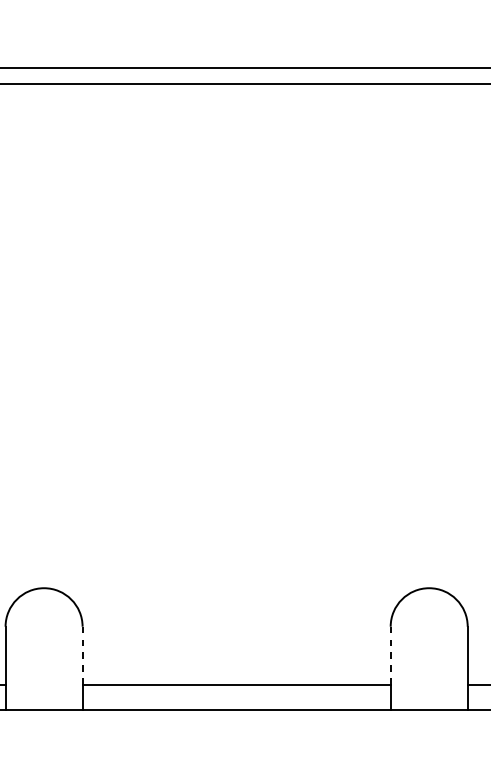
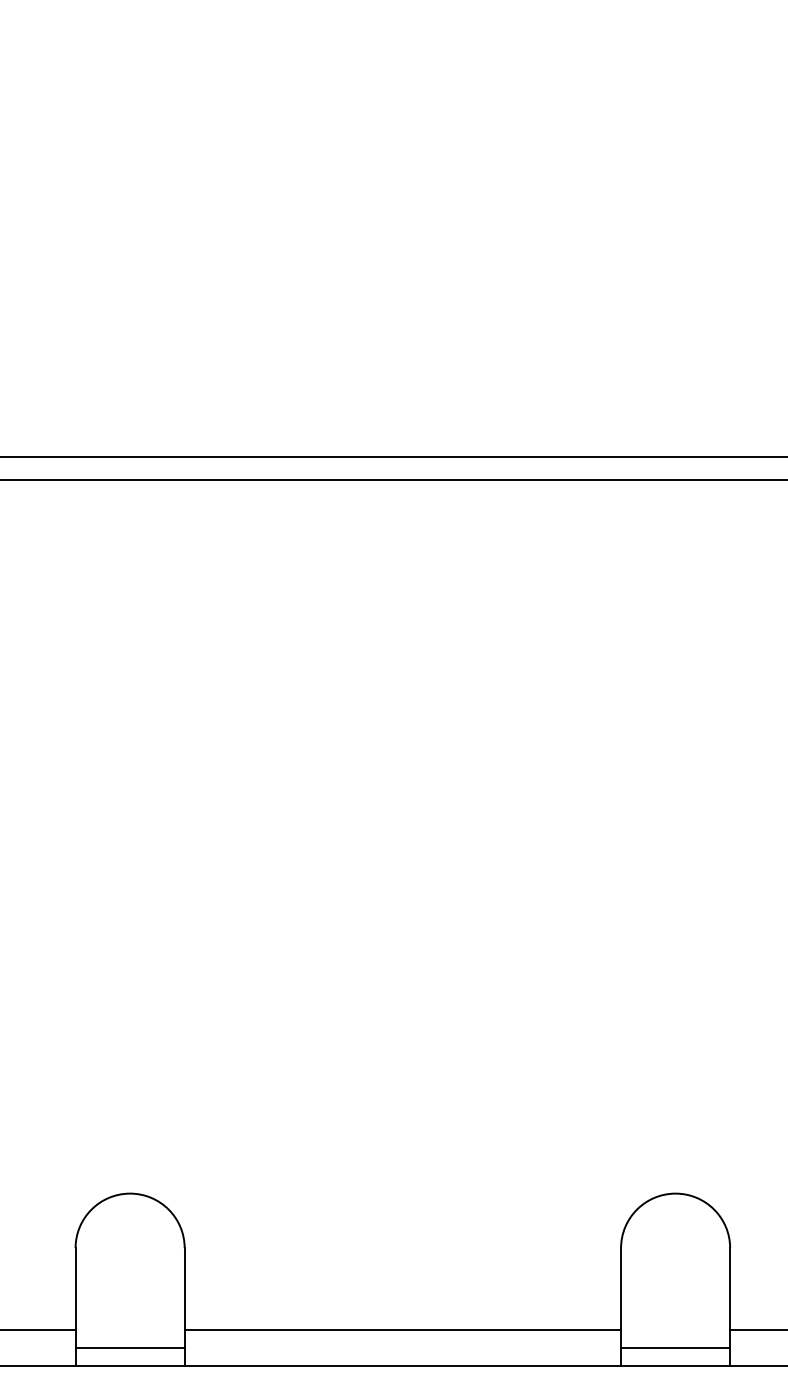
line: (82, 655) -> (184, 1289), dashed -> solid
line: (390, 655) -> (621, 1289), dashed -> solid
line: (43, 697) -> (129, 1348), added
line: (429, 697) -> (675, 1348), added

